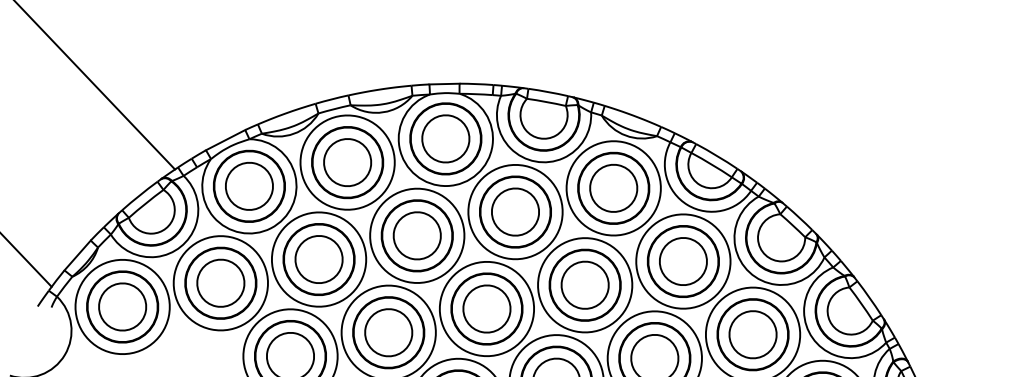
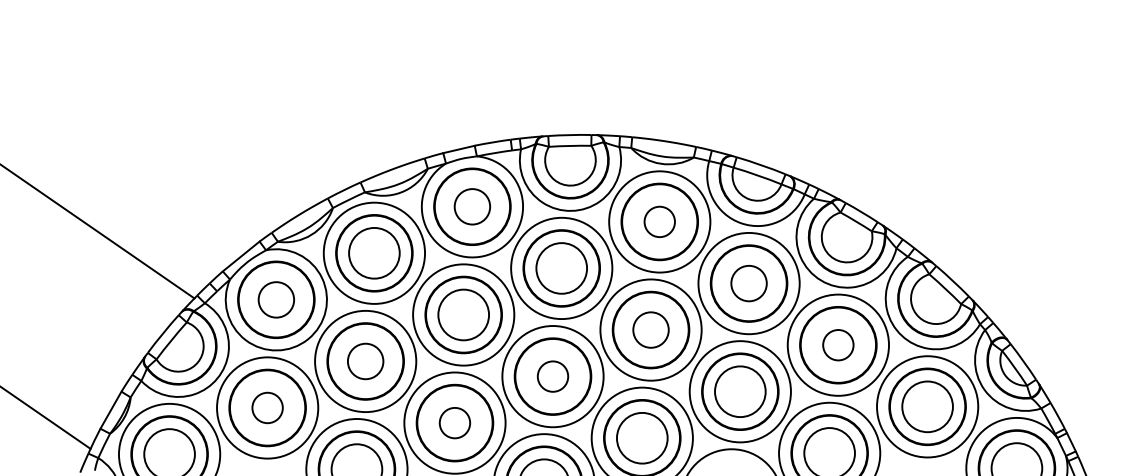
circle: (445, 138) -> (472, 206), size x0.7
circle: (249, 186) -> (276, 299), size x0.7
circle: (613, 187) -> (659, 221), size x0.6
circle: (318, 259) -> (365, 361), size x0.7
circle: (682, 261) -> (748, 283), size x0.7
circle: (220, 282) -> (267, 407), size x0.6
circle: (584, 284) -> (650, 329), size x0.7
circle: (486, 308) -> (552, 376), size x0.6
circle: (388, 332) -> (454, 422), size x0.6
circle: (753, 334) -> (838, 344), size x0.6

